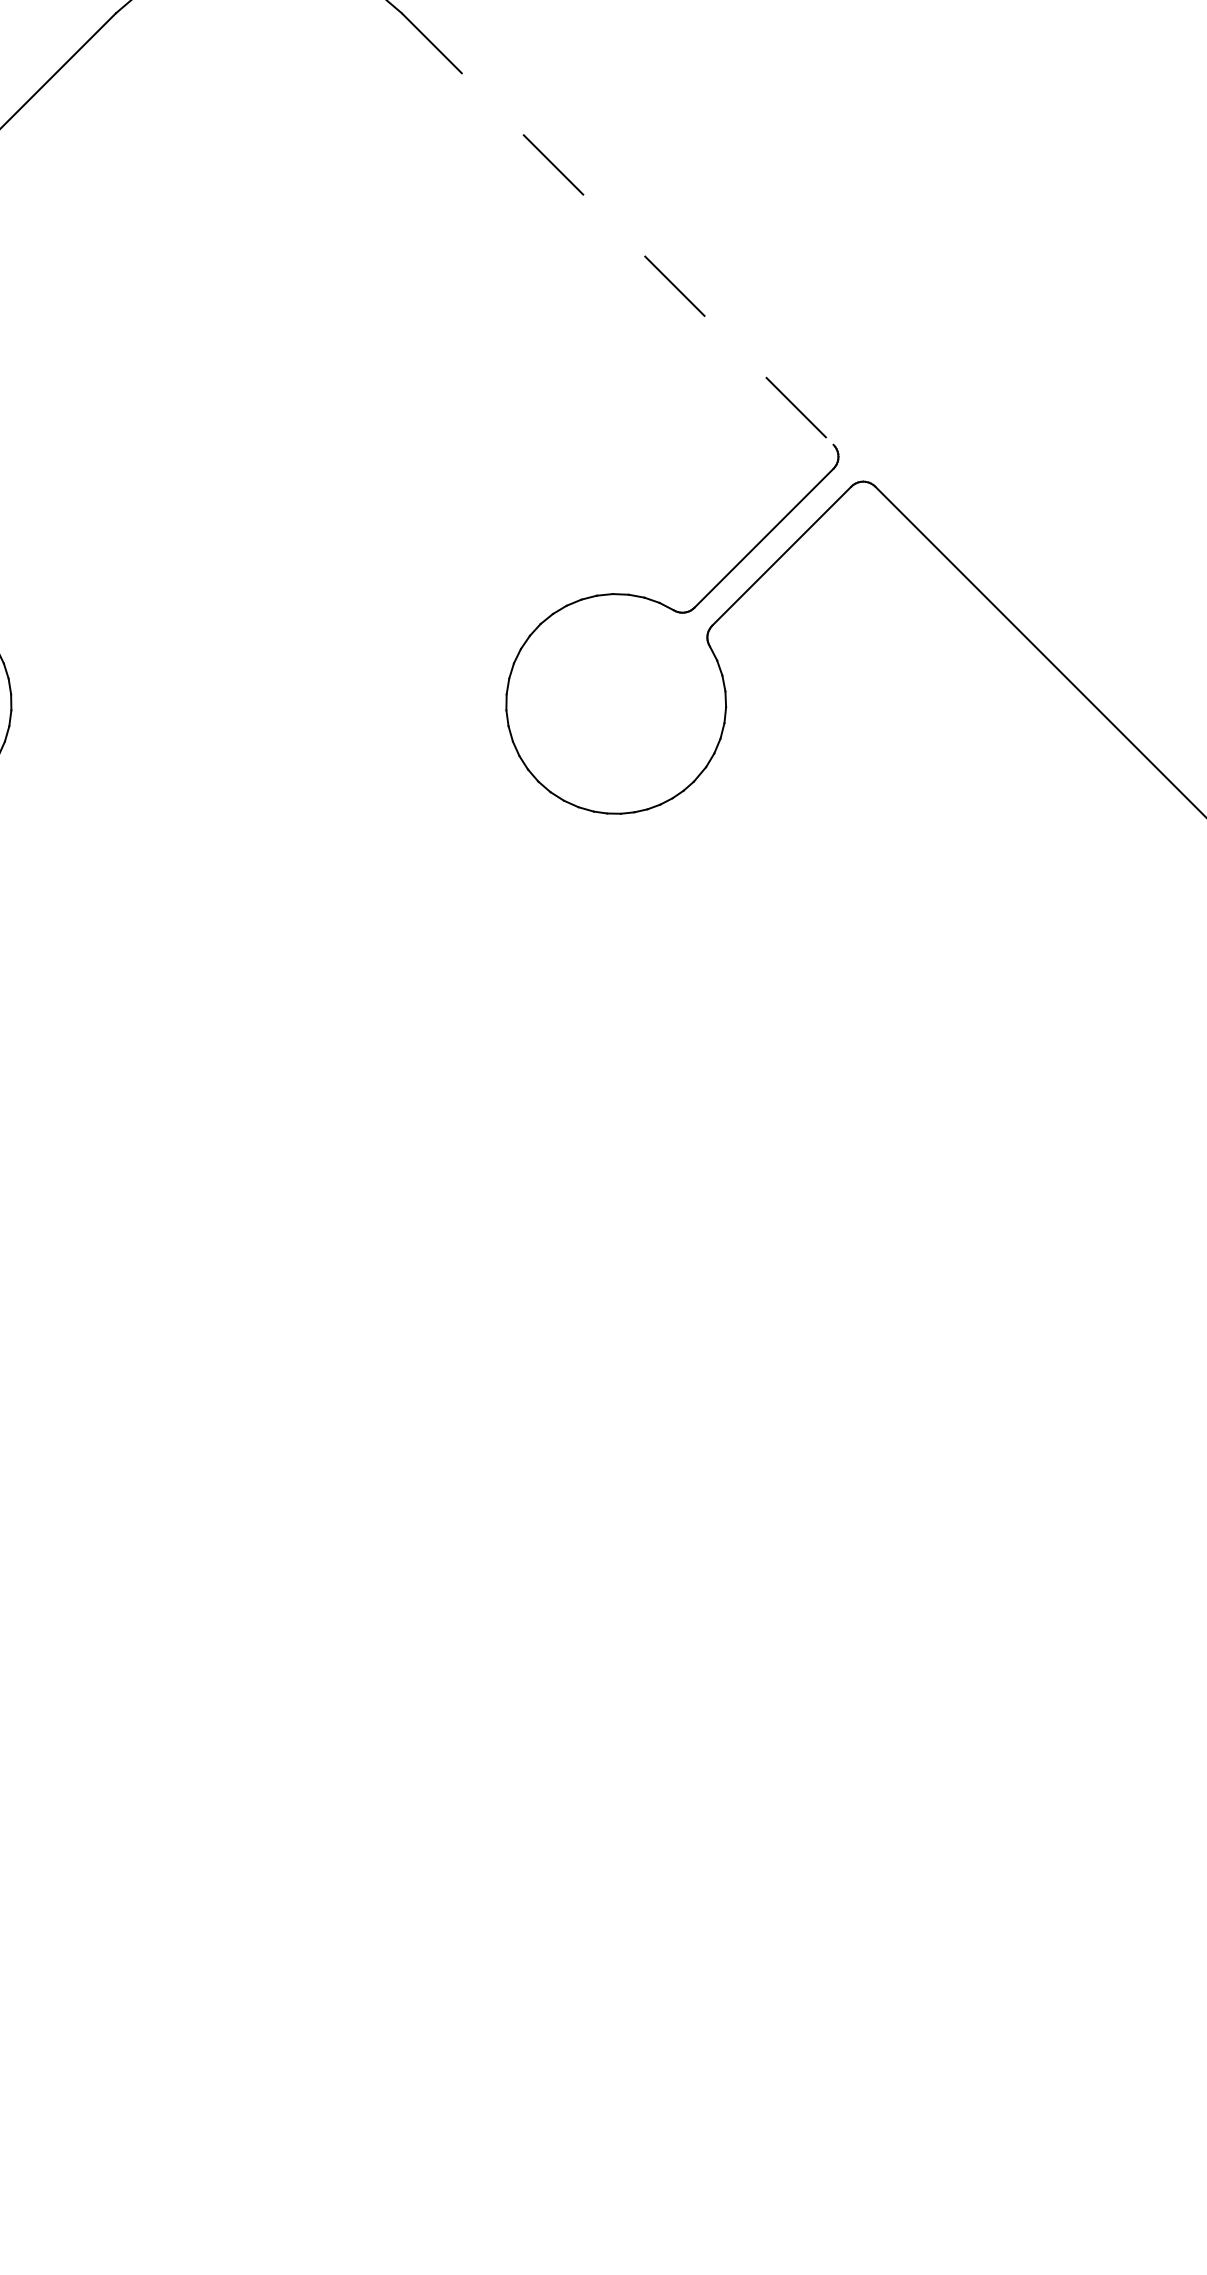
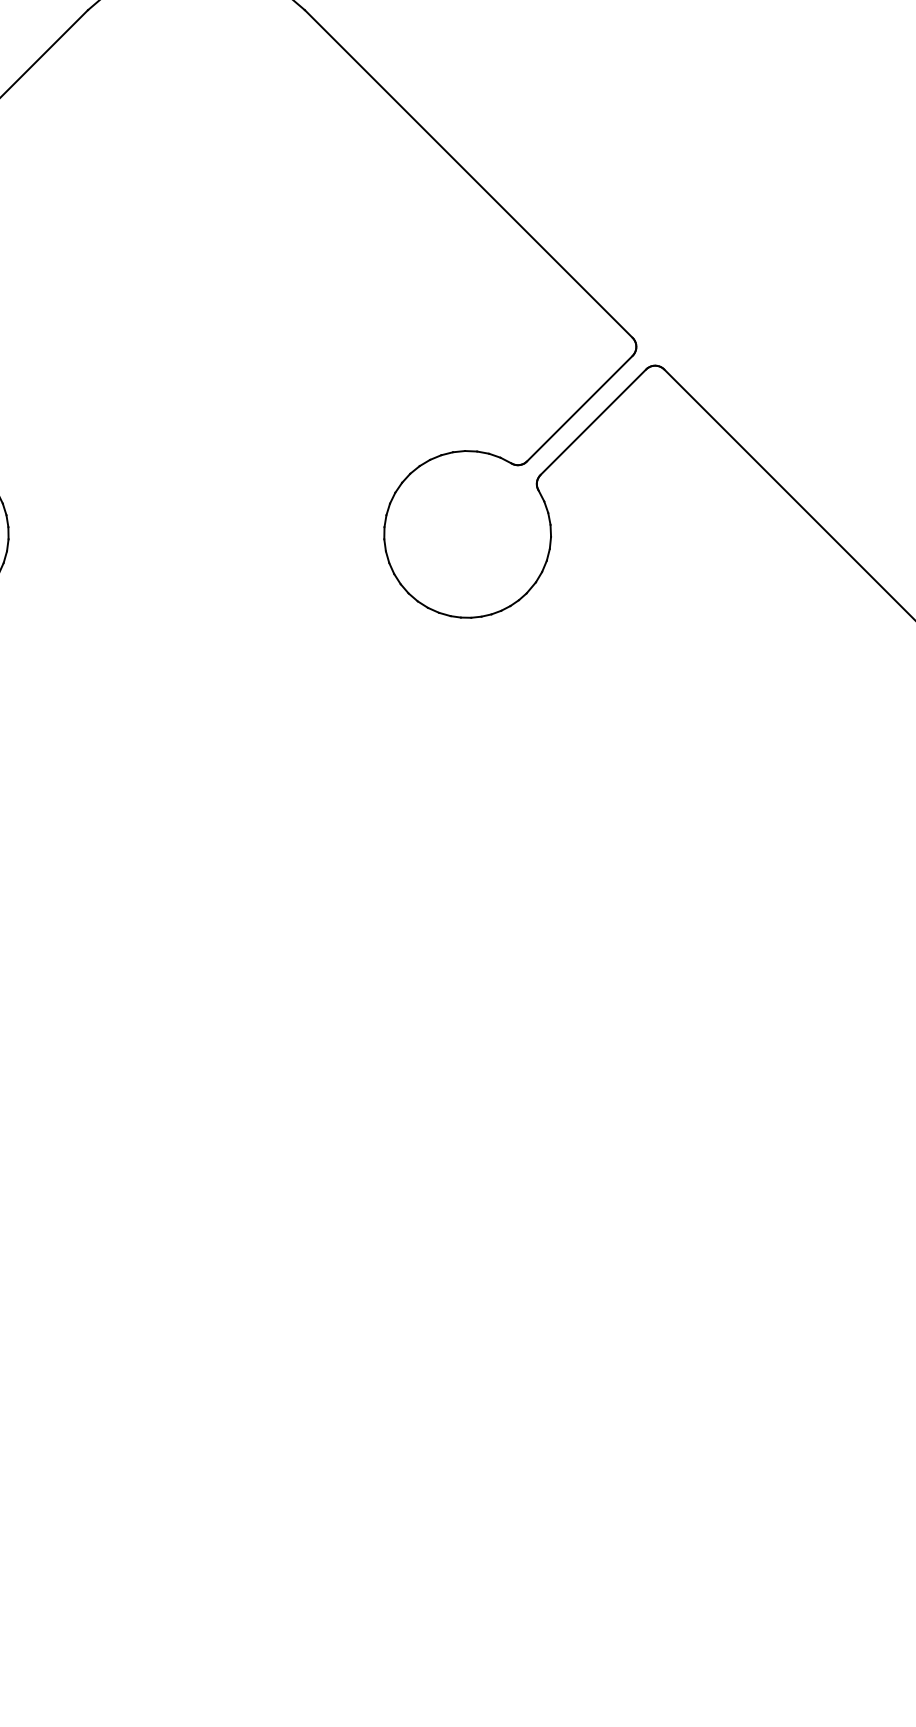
line: (617, 228) -> (468, 173), dashed -> solid

